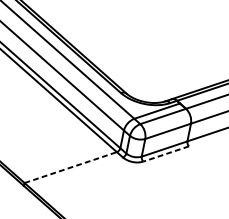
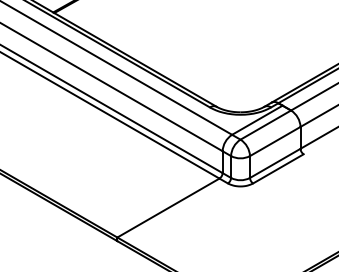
line: (166, 154) -> (278, 169), dashed -> solid
line: (70, 167) -> (168, 208), dashed -> solid

